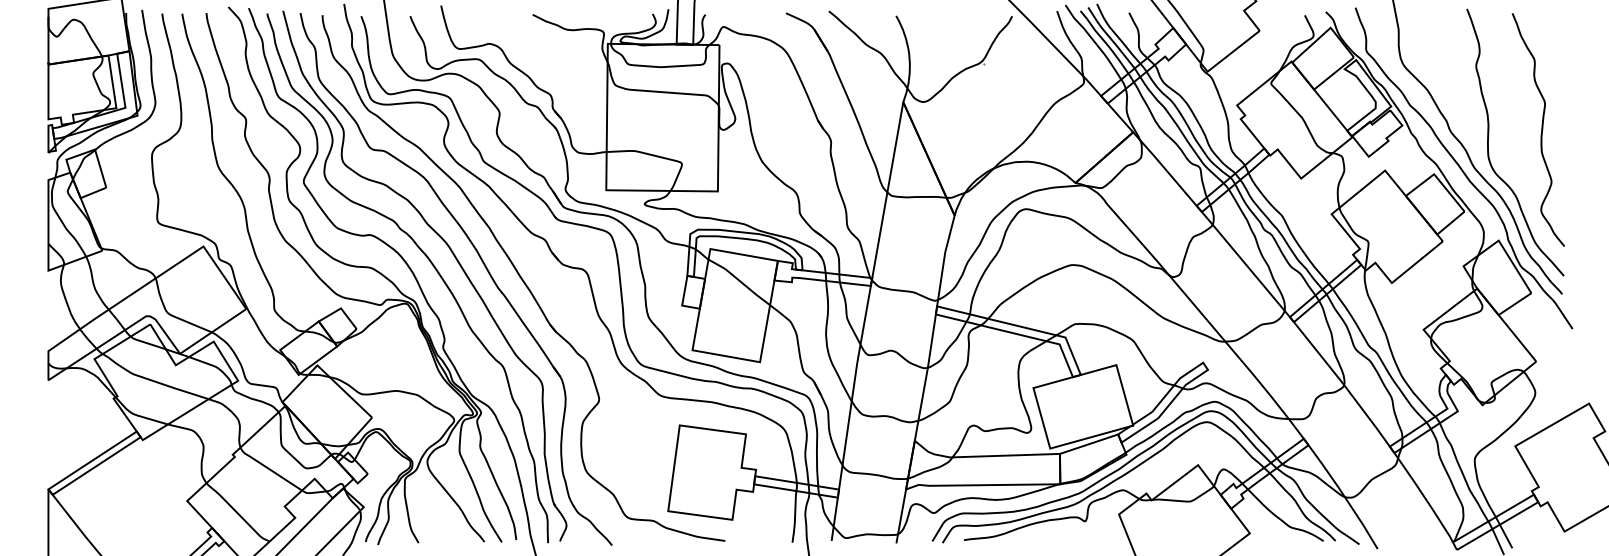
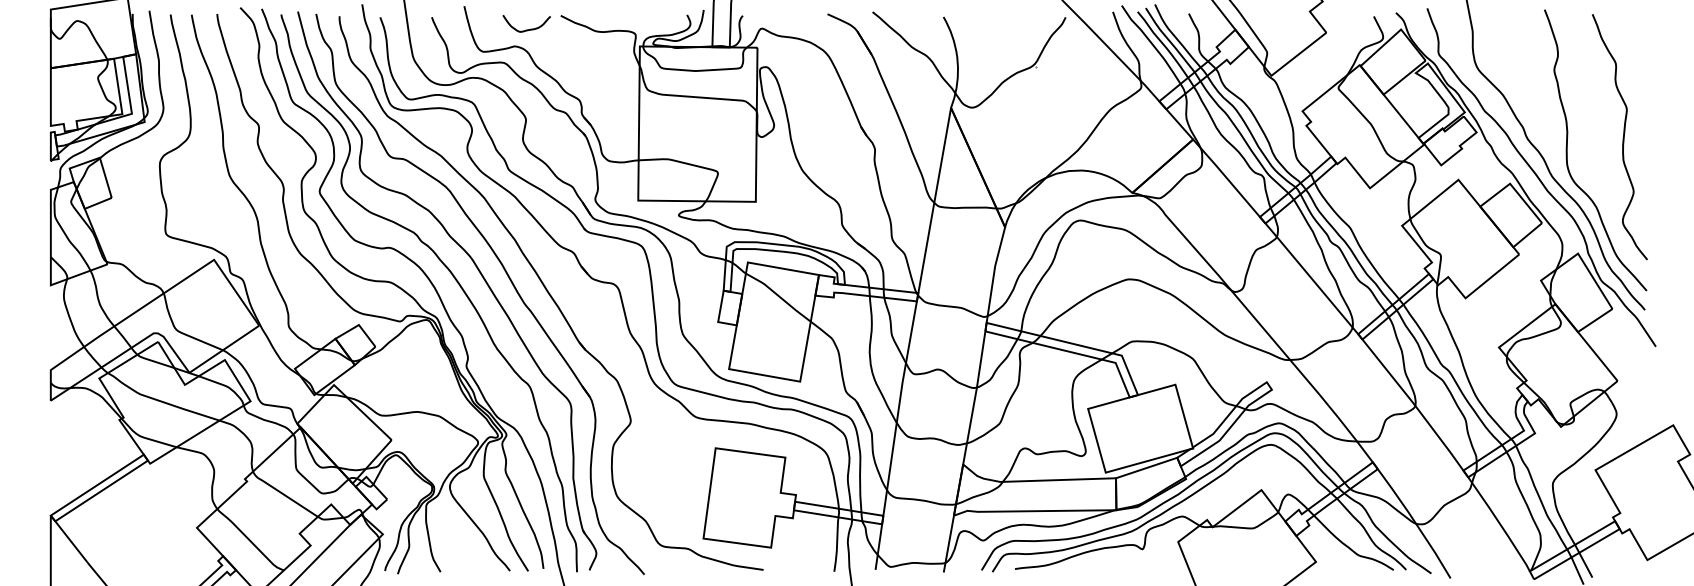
curve: (500, 27) -> (526, 29), added

